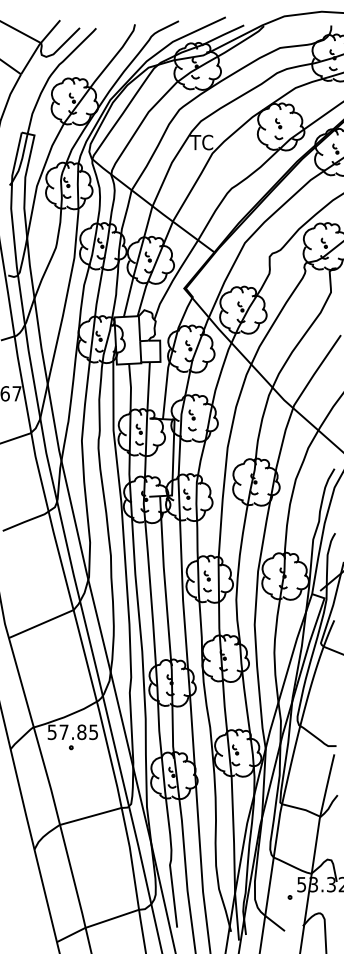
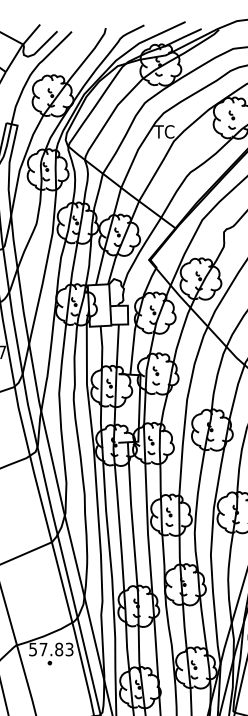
text: (93, 731) -> (69, 648), 57.85 -> 57.83

